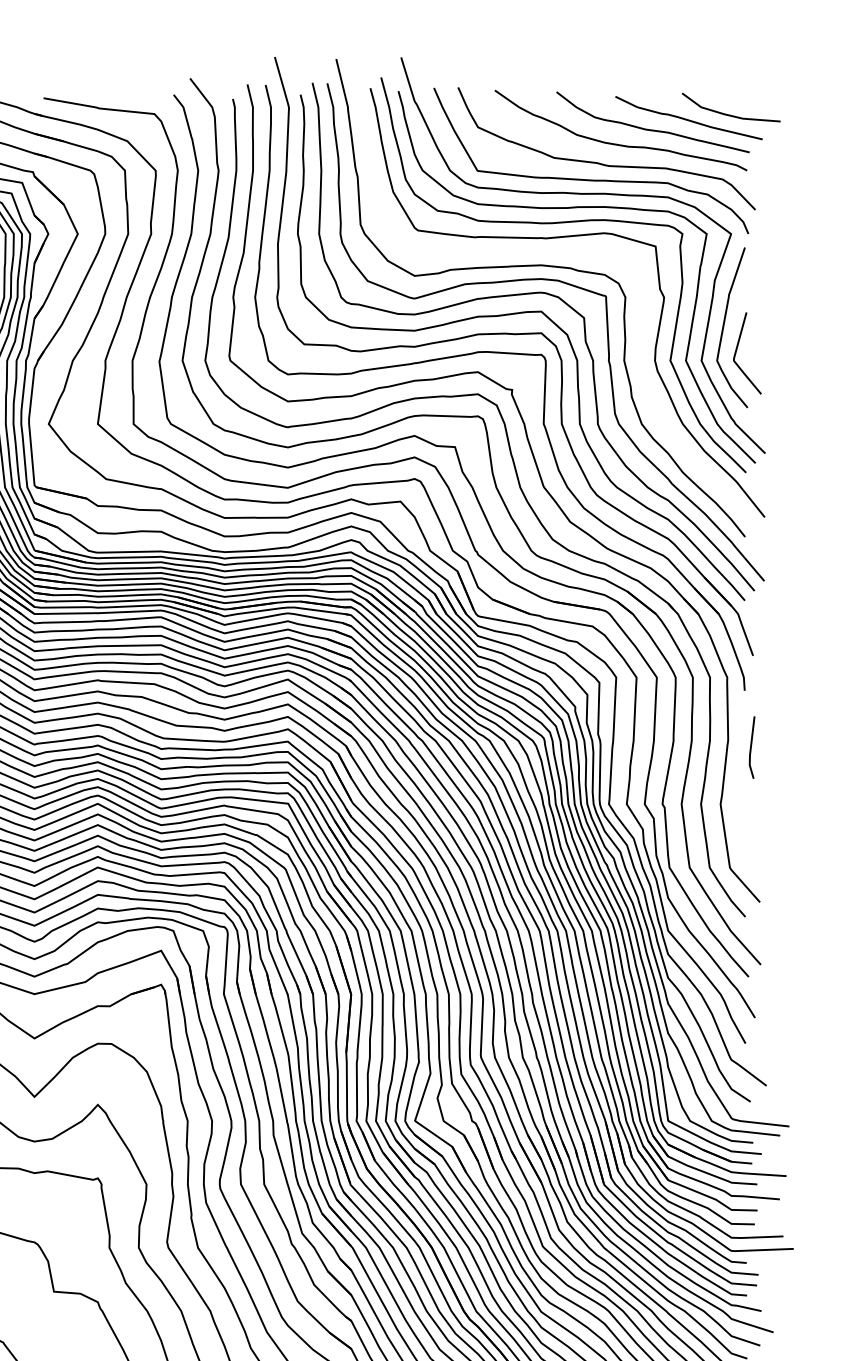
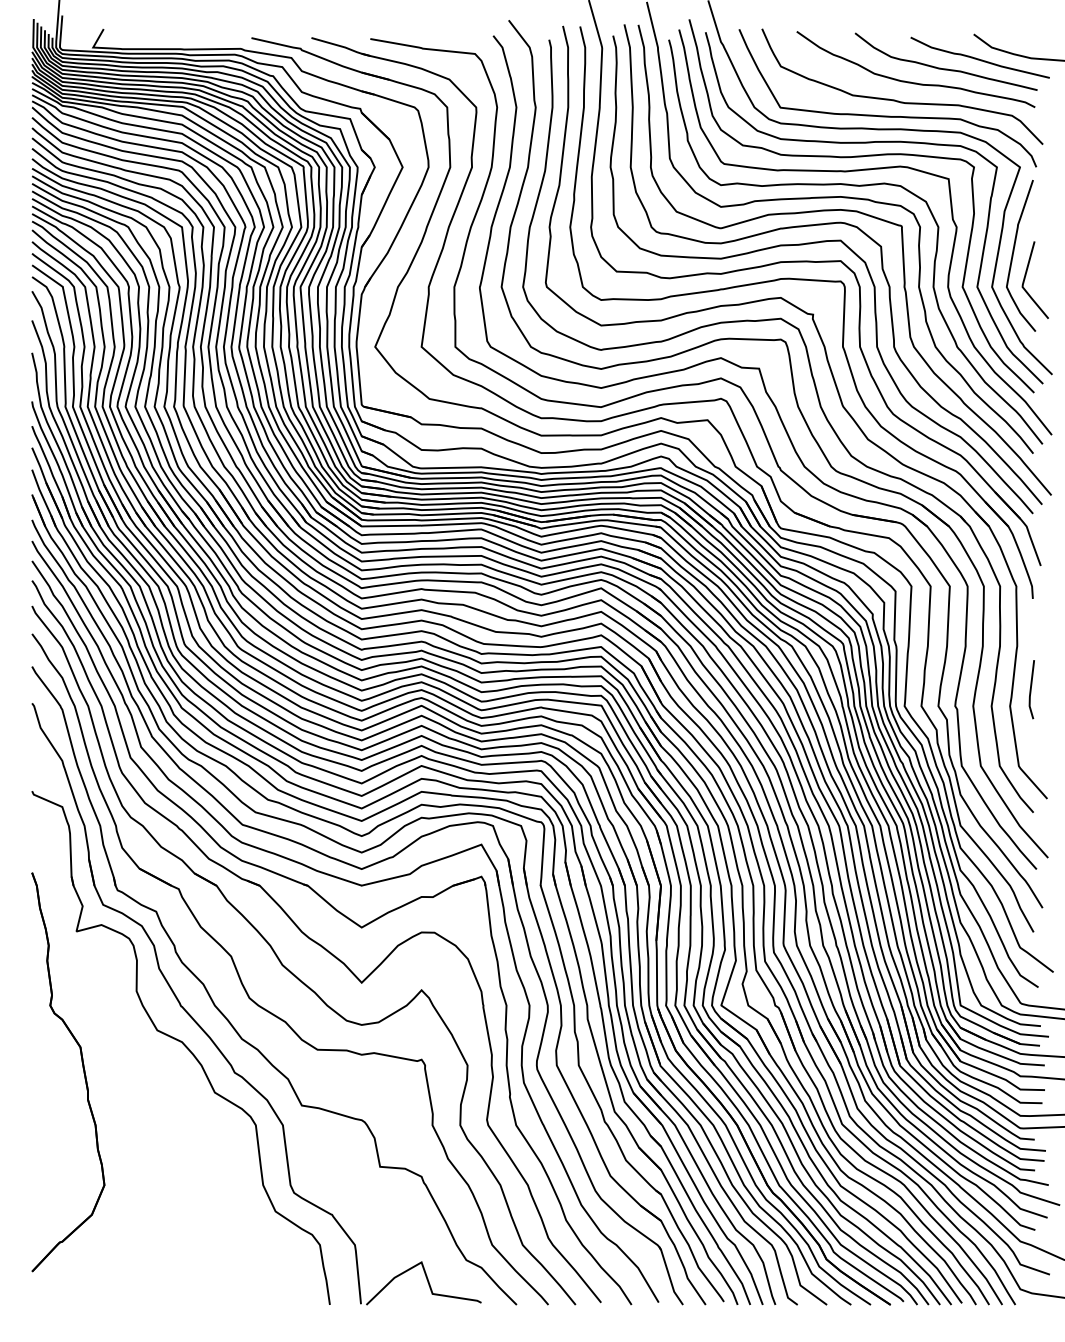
curve: (557, 254) -> (855, 186), added
line: (751, 747) -> (1031, 689), moved

